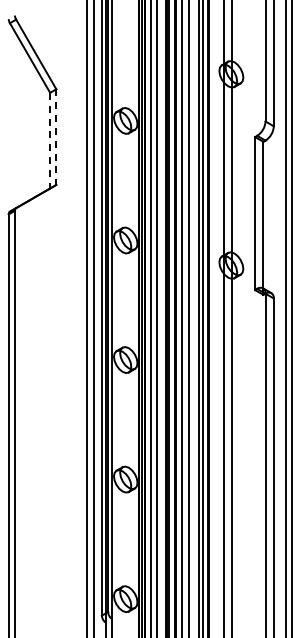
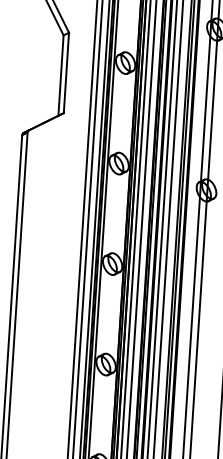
line: (56, 137) -> (66, 73), dashed -> solid
line: (50, 140) -> (61, 75), dashed -> solid

